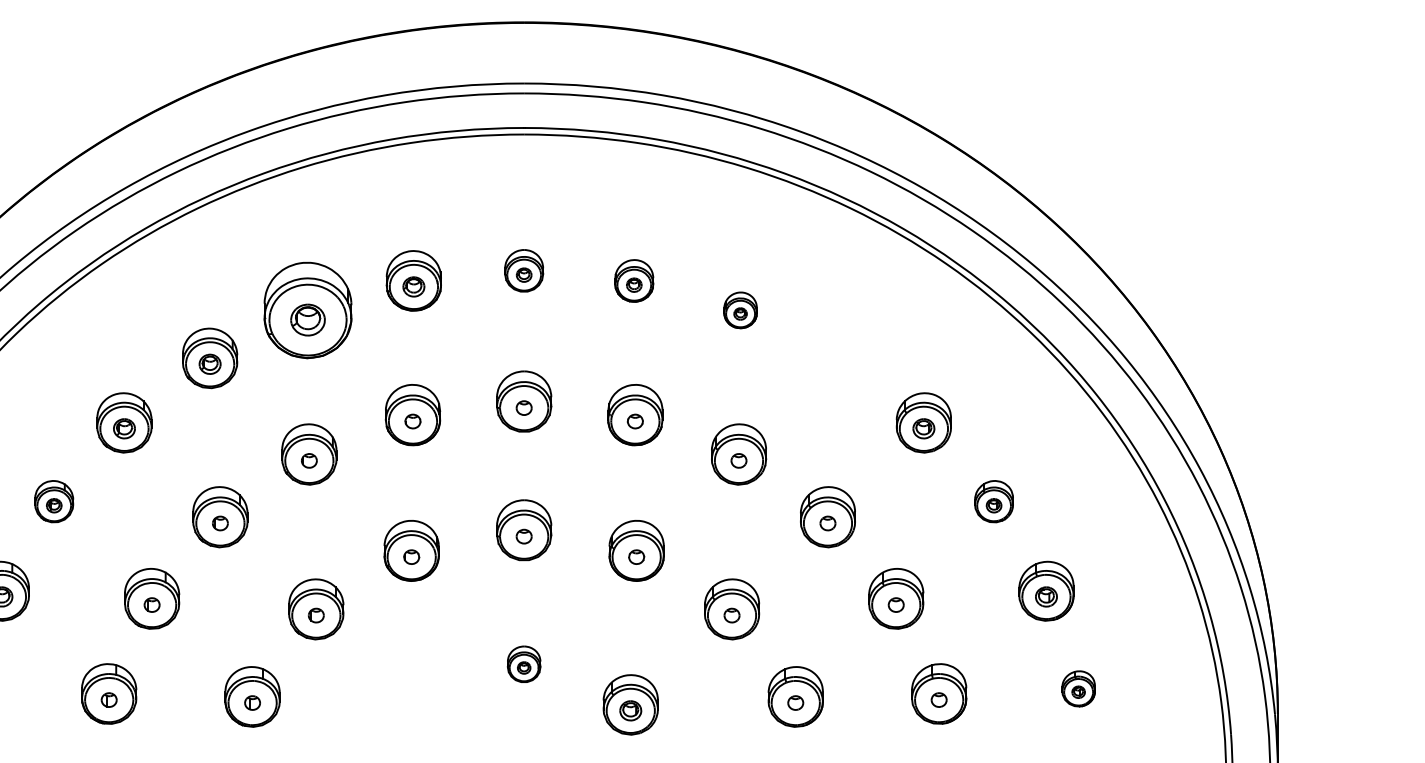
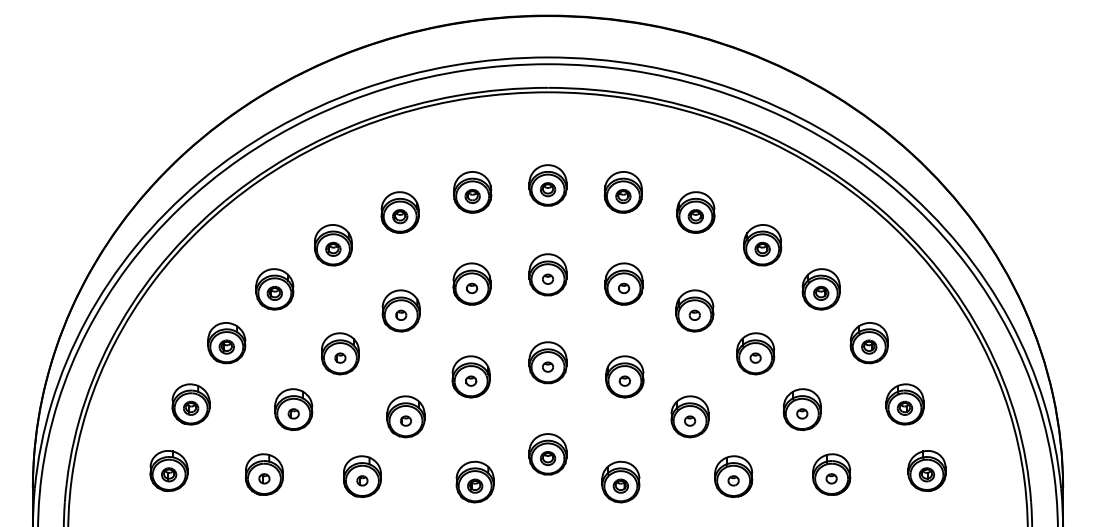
part: (523, 270) -> (547, 185), size x1.43
part: (633, 281) -> (622, 192), size x1.43
part: (306, 310) -> (399, 212), size x0.62
part: (739, 310) -> (695, 212), size x1.67
part: (837, 358) -> (762, 245), added
part: (53, 502) -> (226, 343), size x1.43
part: (993, 502) -> (868, 343), size x1.43
part: (523, 664) -> (547, 454), size x1.67
part: (1077, 689) -> (926, 471), size x1.67
part: (416, 703) -> (474, 481), added

